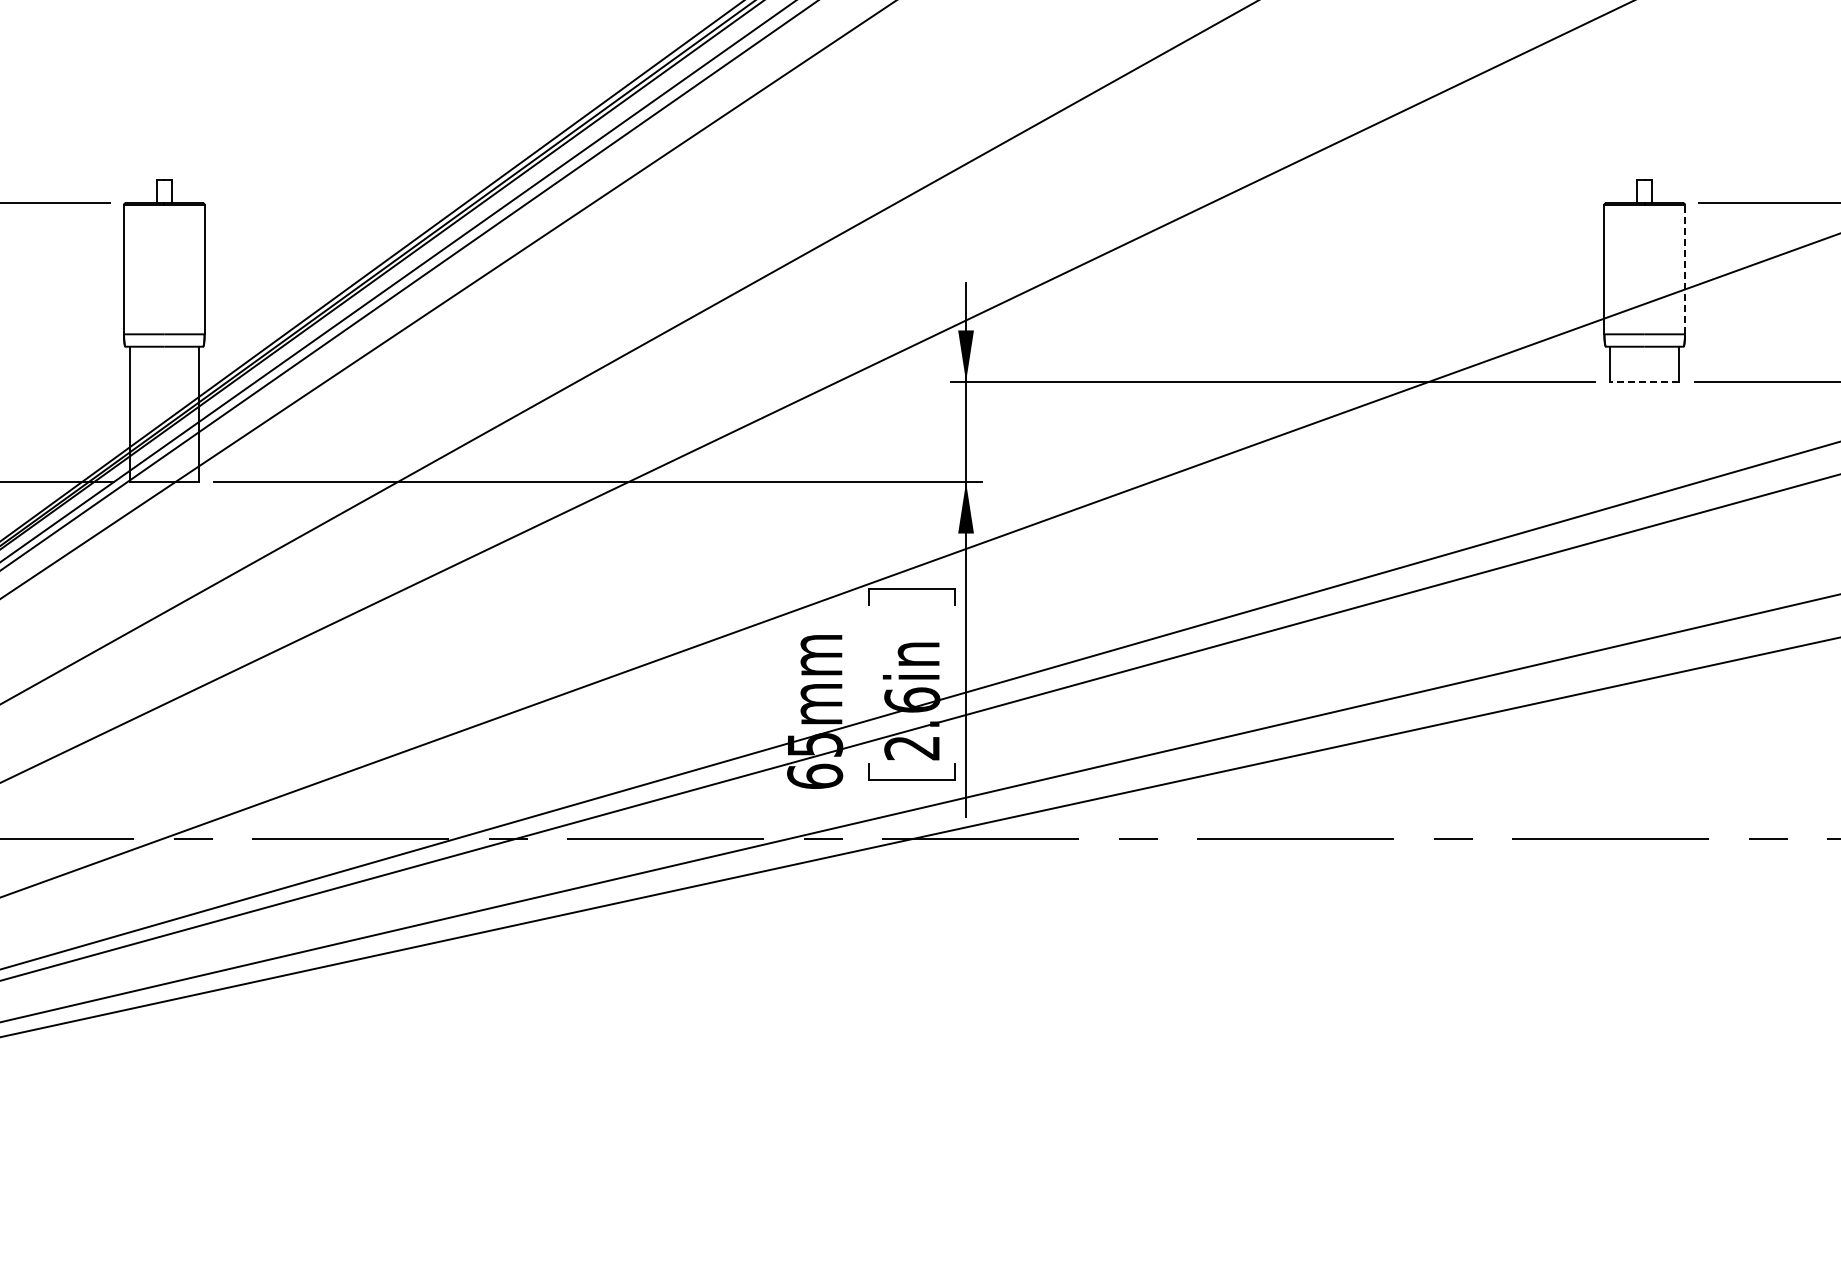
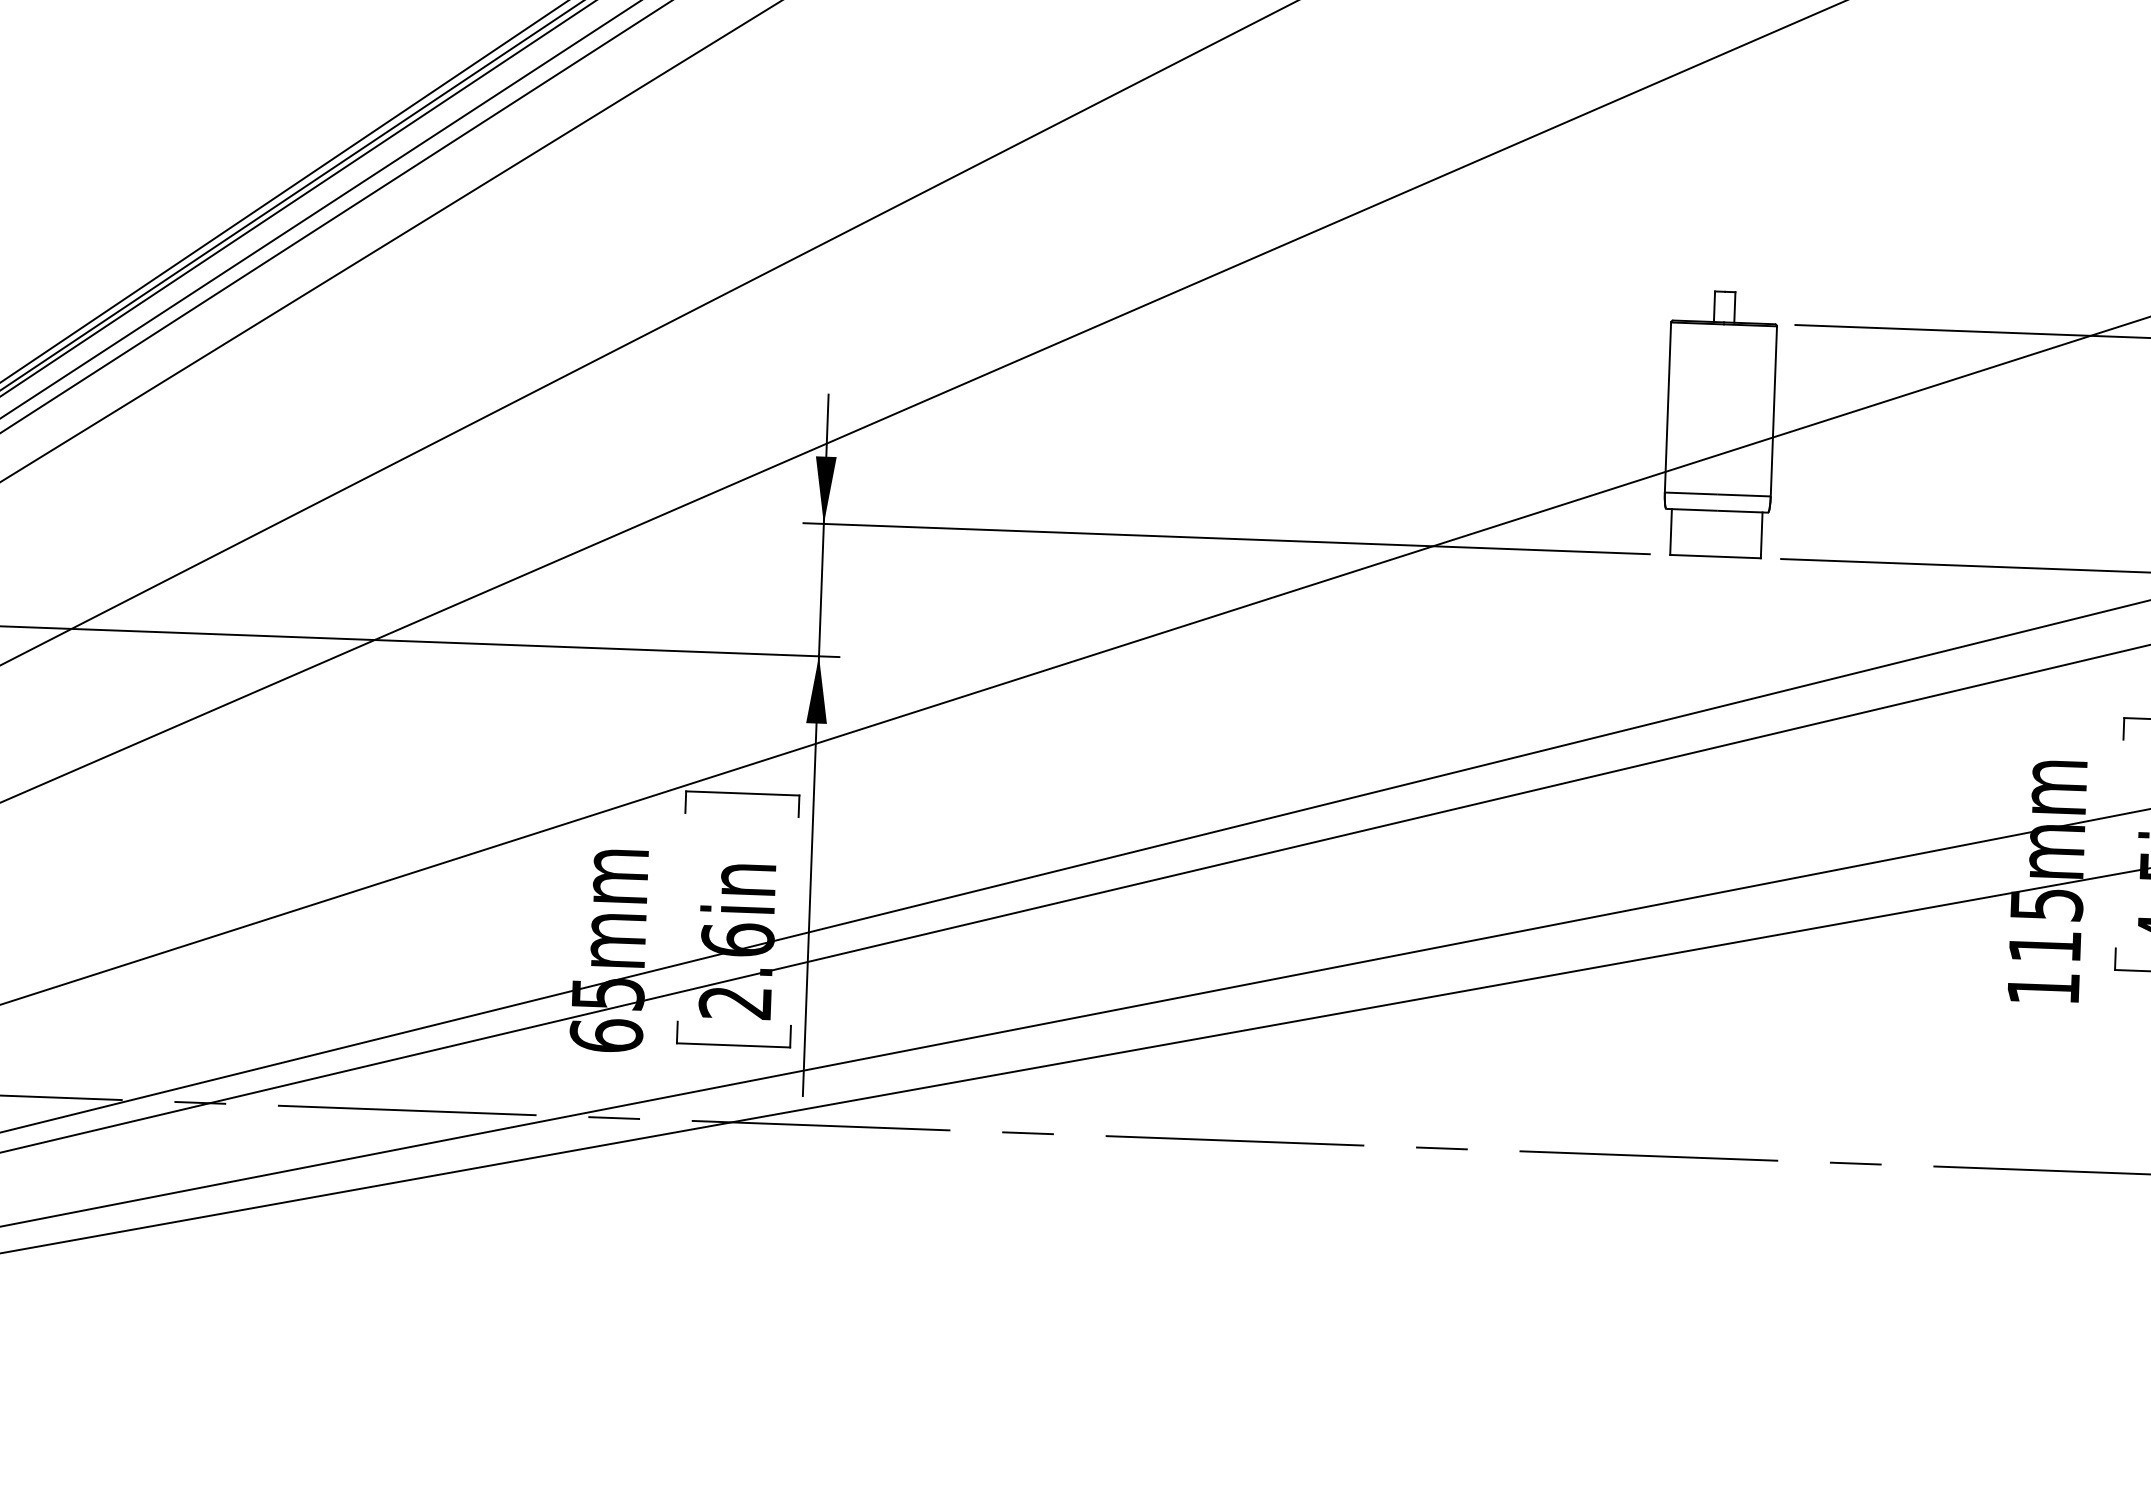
line: (1685, 269) -> (1774, 411), dashed -> solid
line: (1644, 381) -> (1715, 556), dashed -> solid

